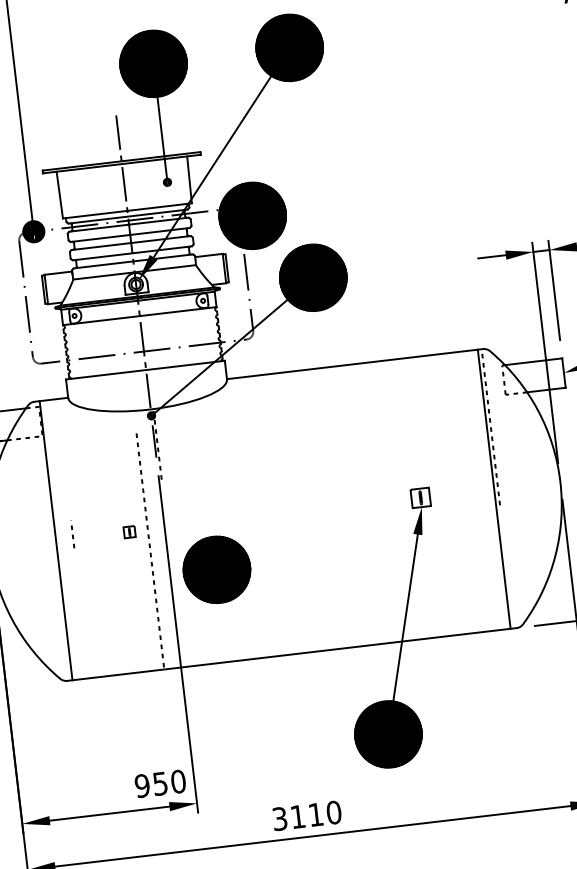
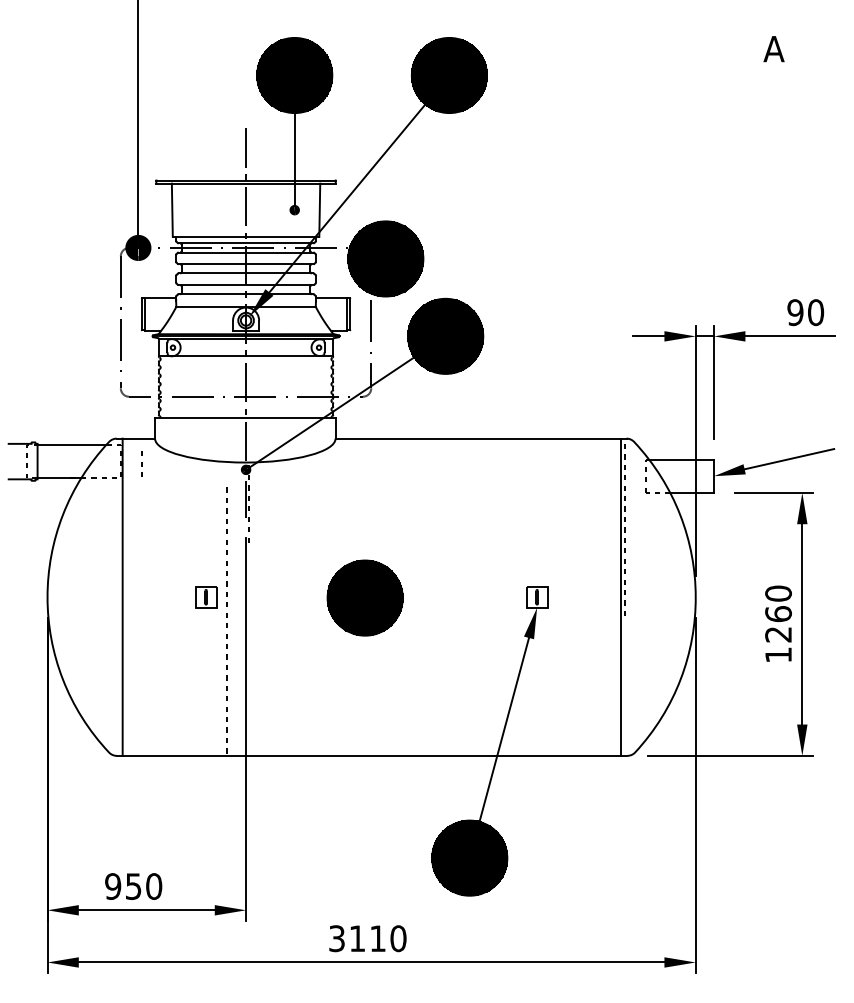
part: (129, 532) -> (206, 597), size x1.67
line: (72, 536) -> (141, 463), moved
part: (216, 569) -> (364, 597), moved
text: (160, 783) -> (133, 886), moved

